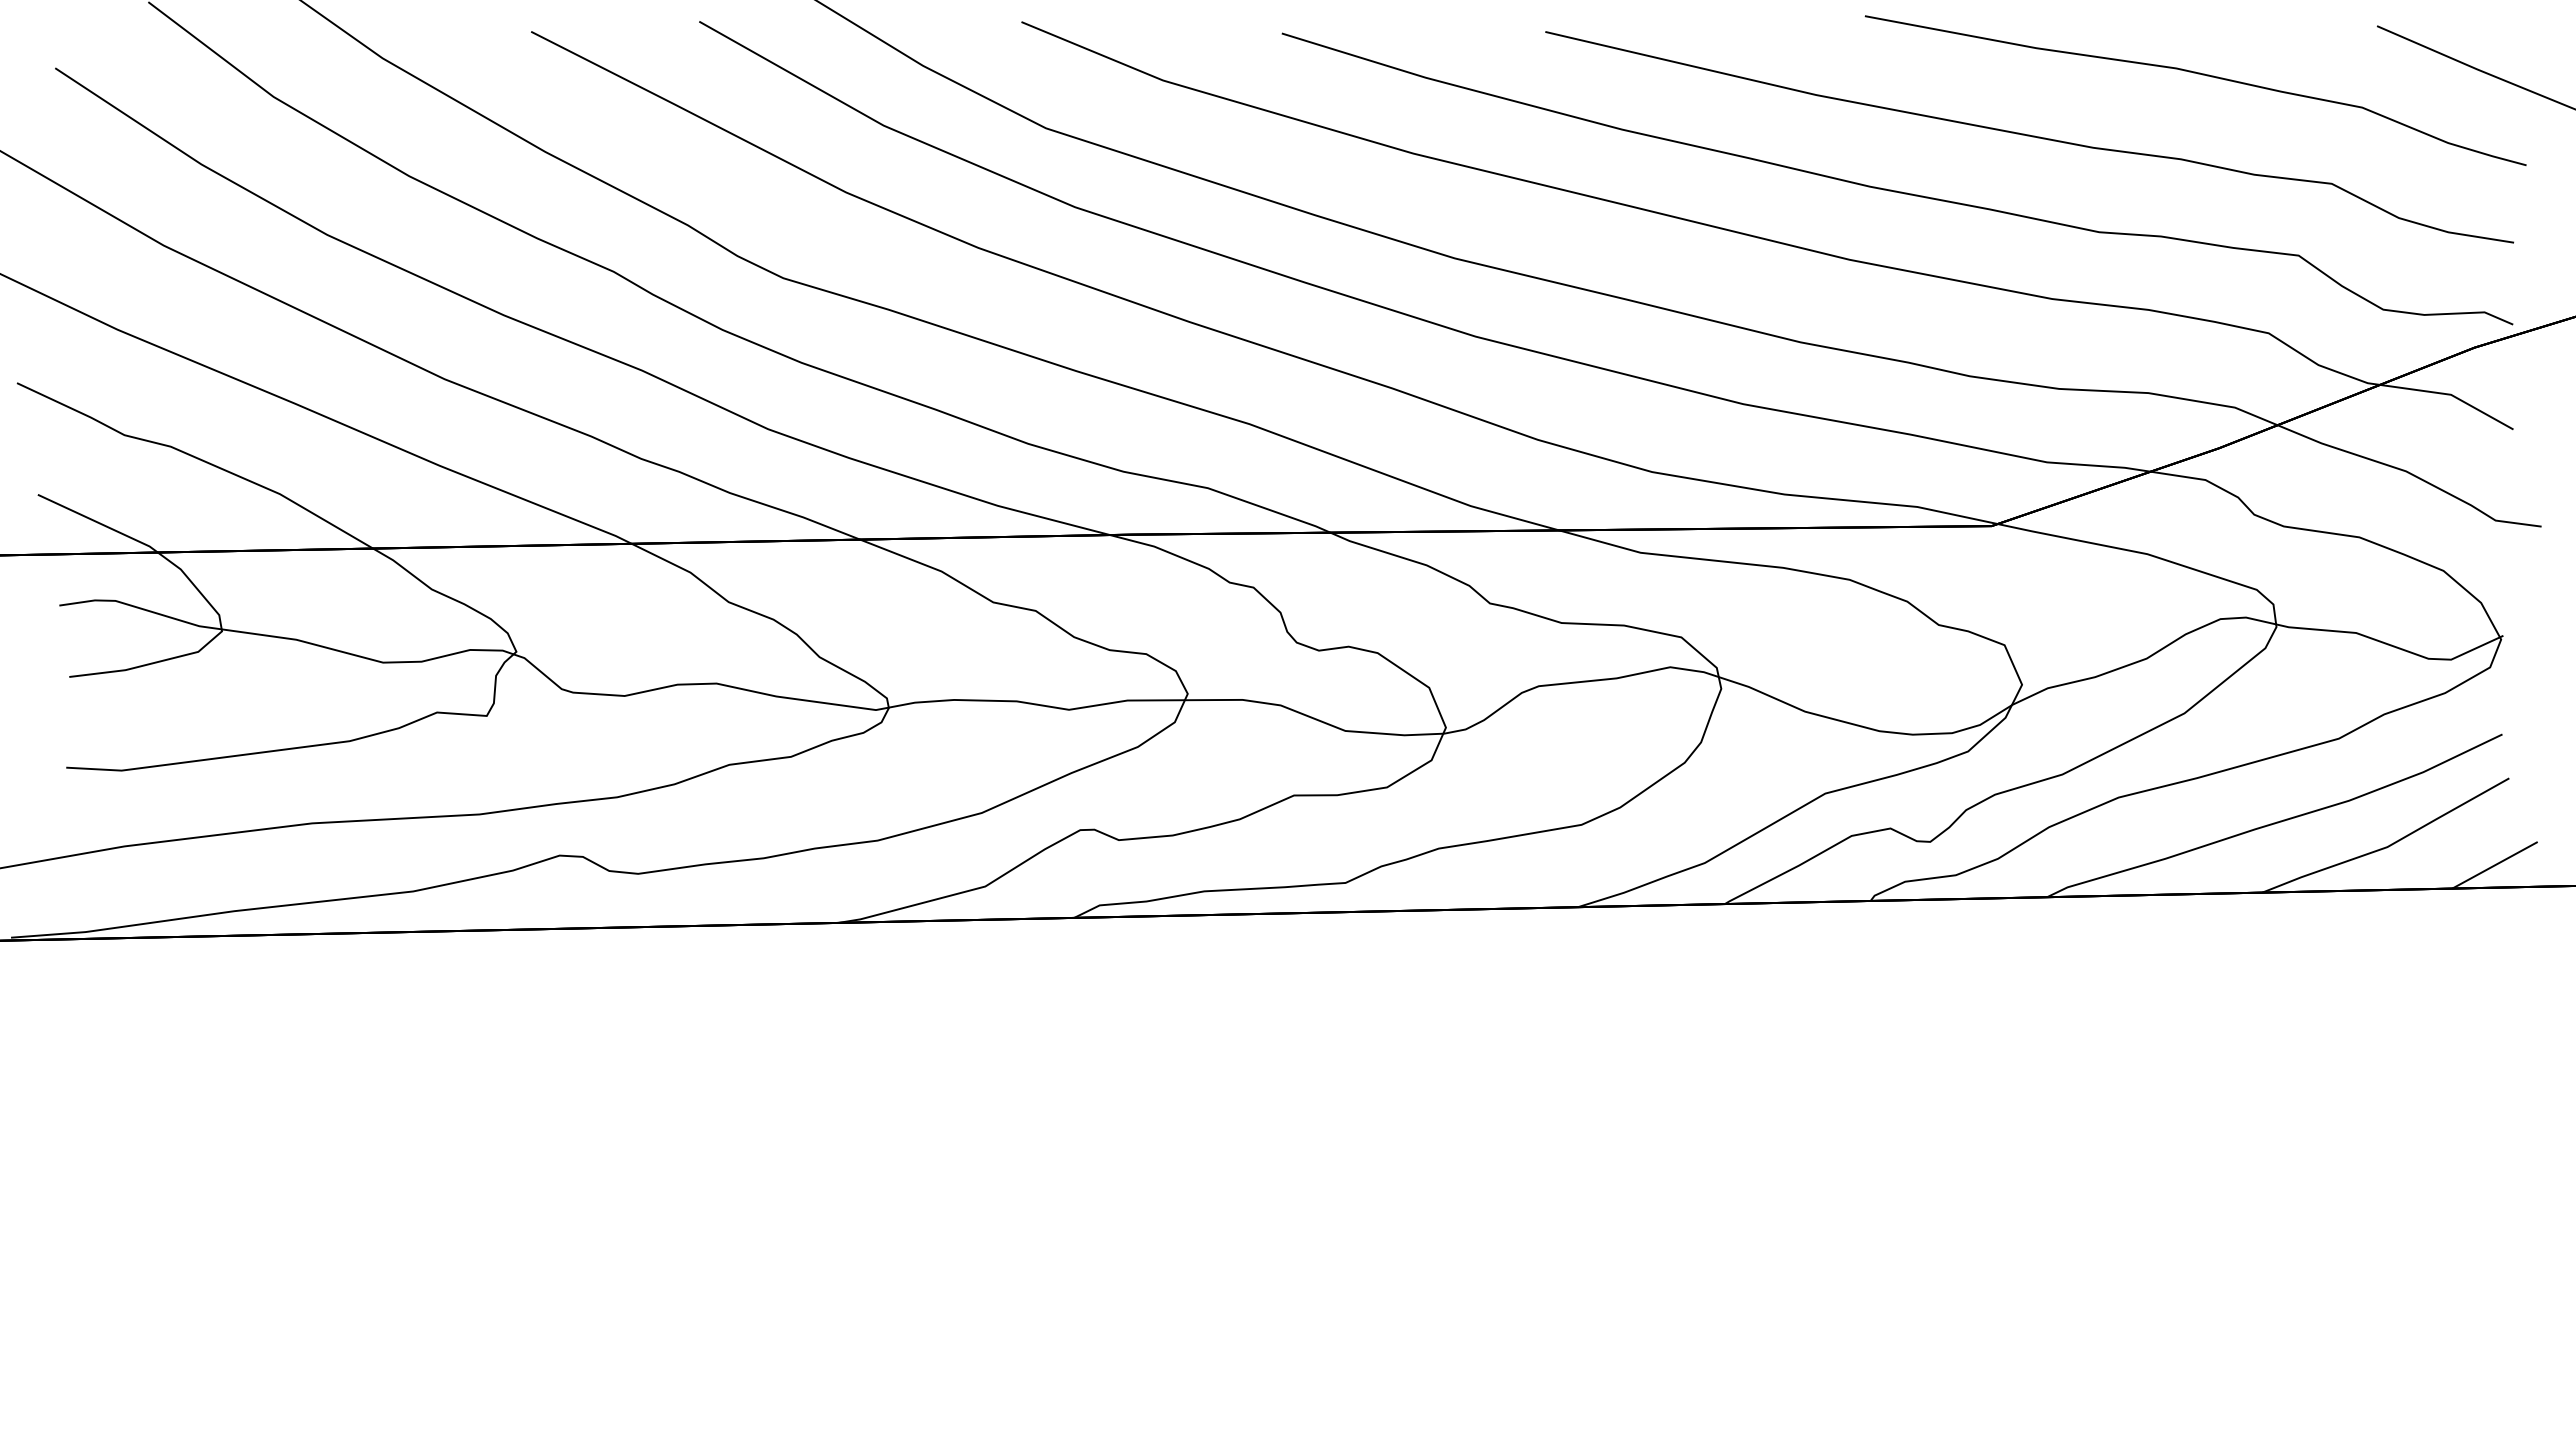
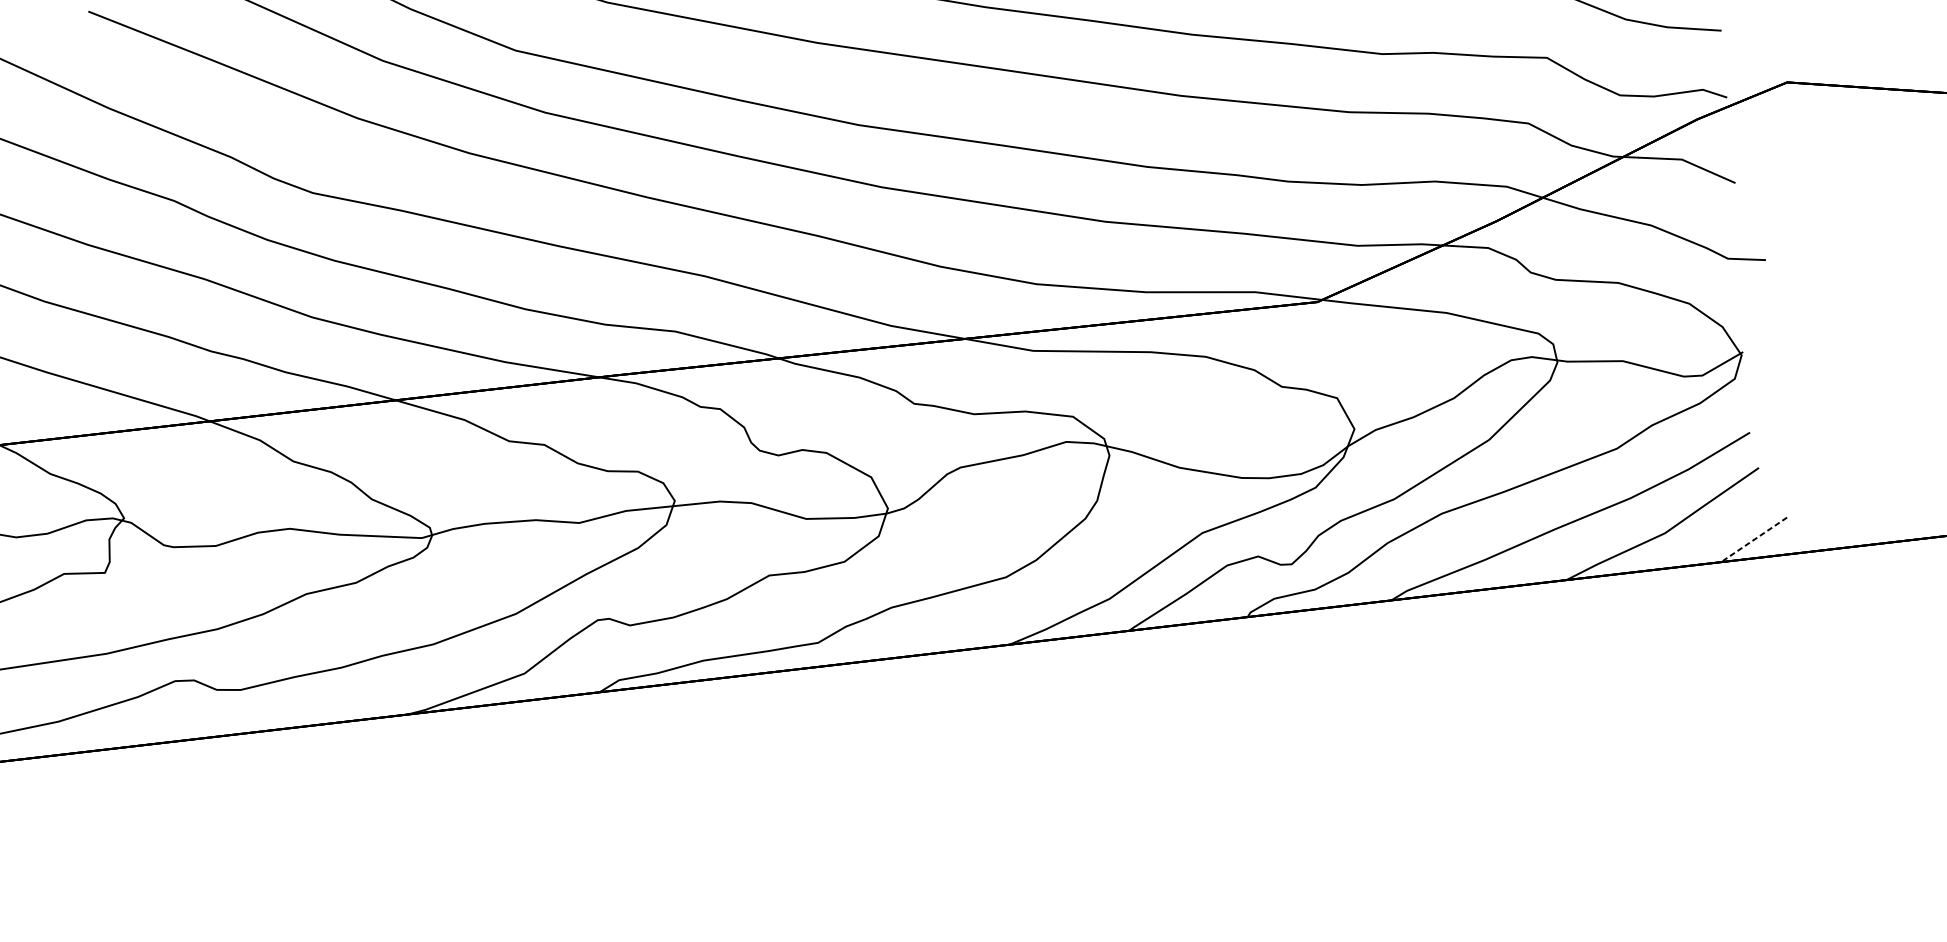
line: (2493, 865) -> (1752, 540), solid -> dashed

